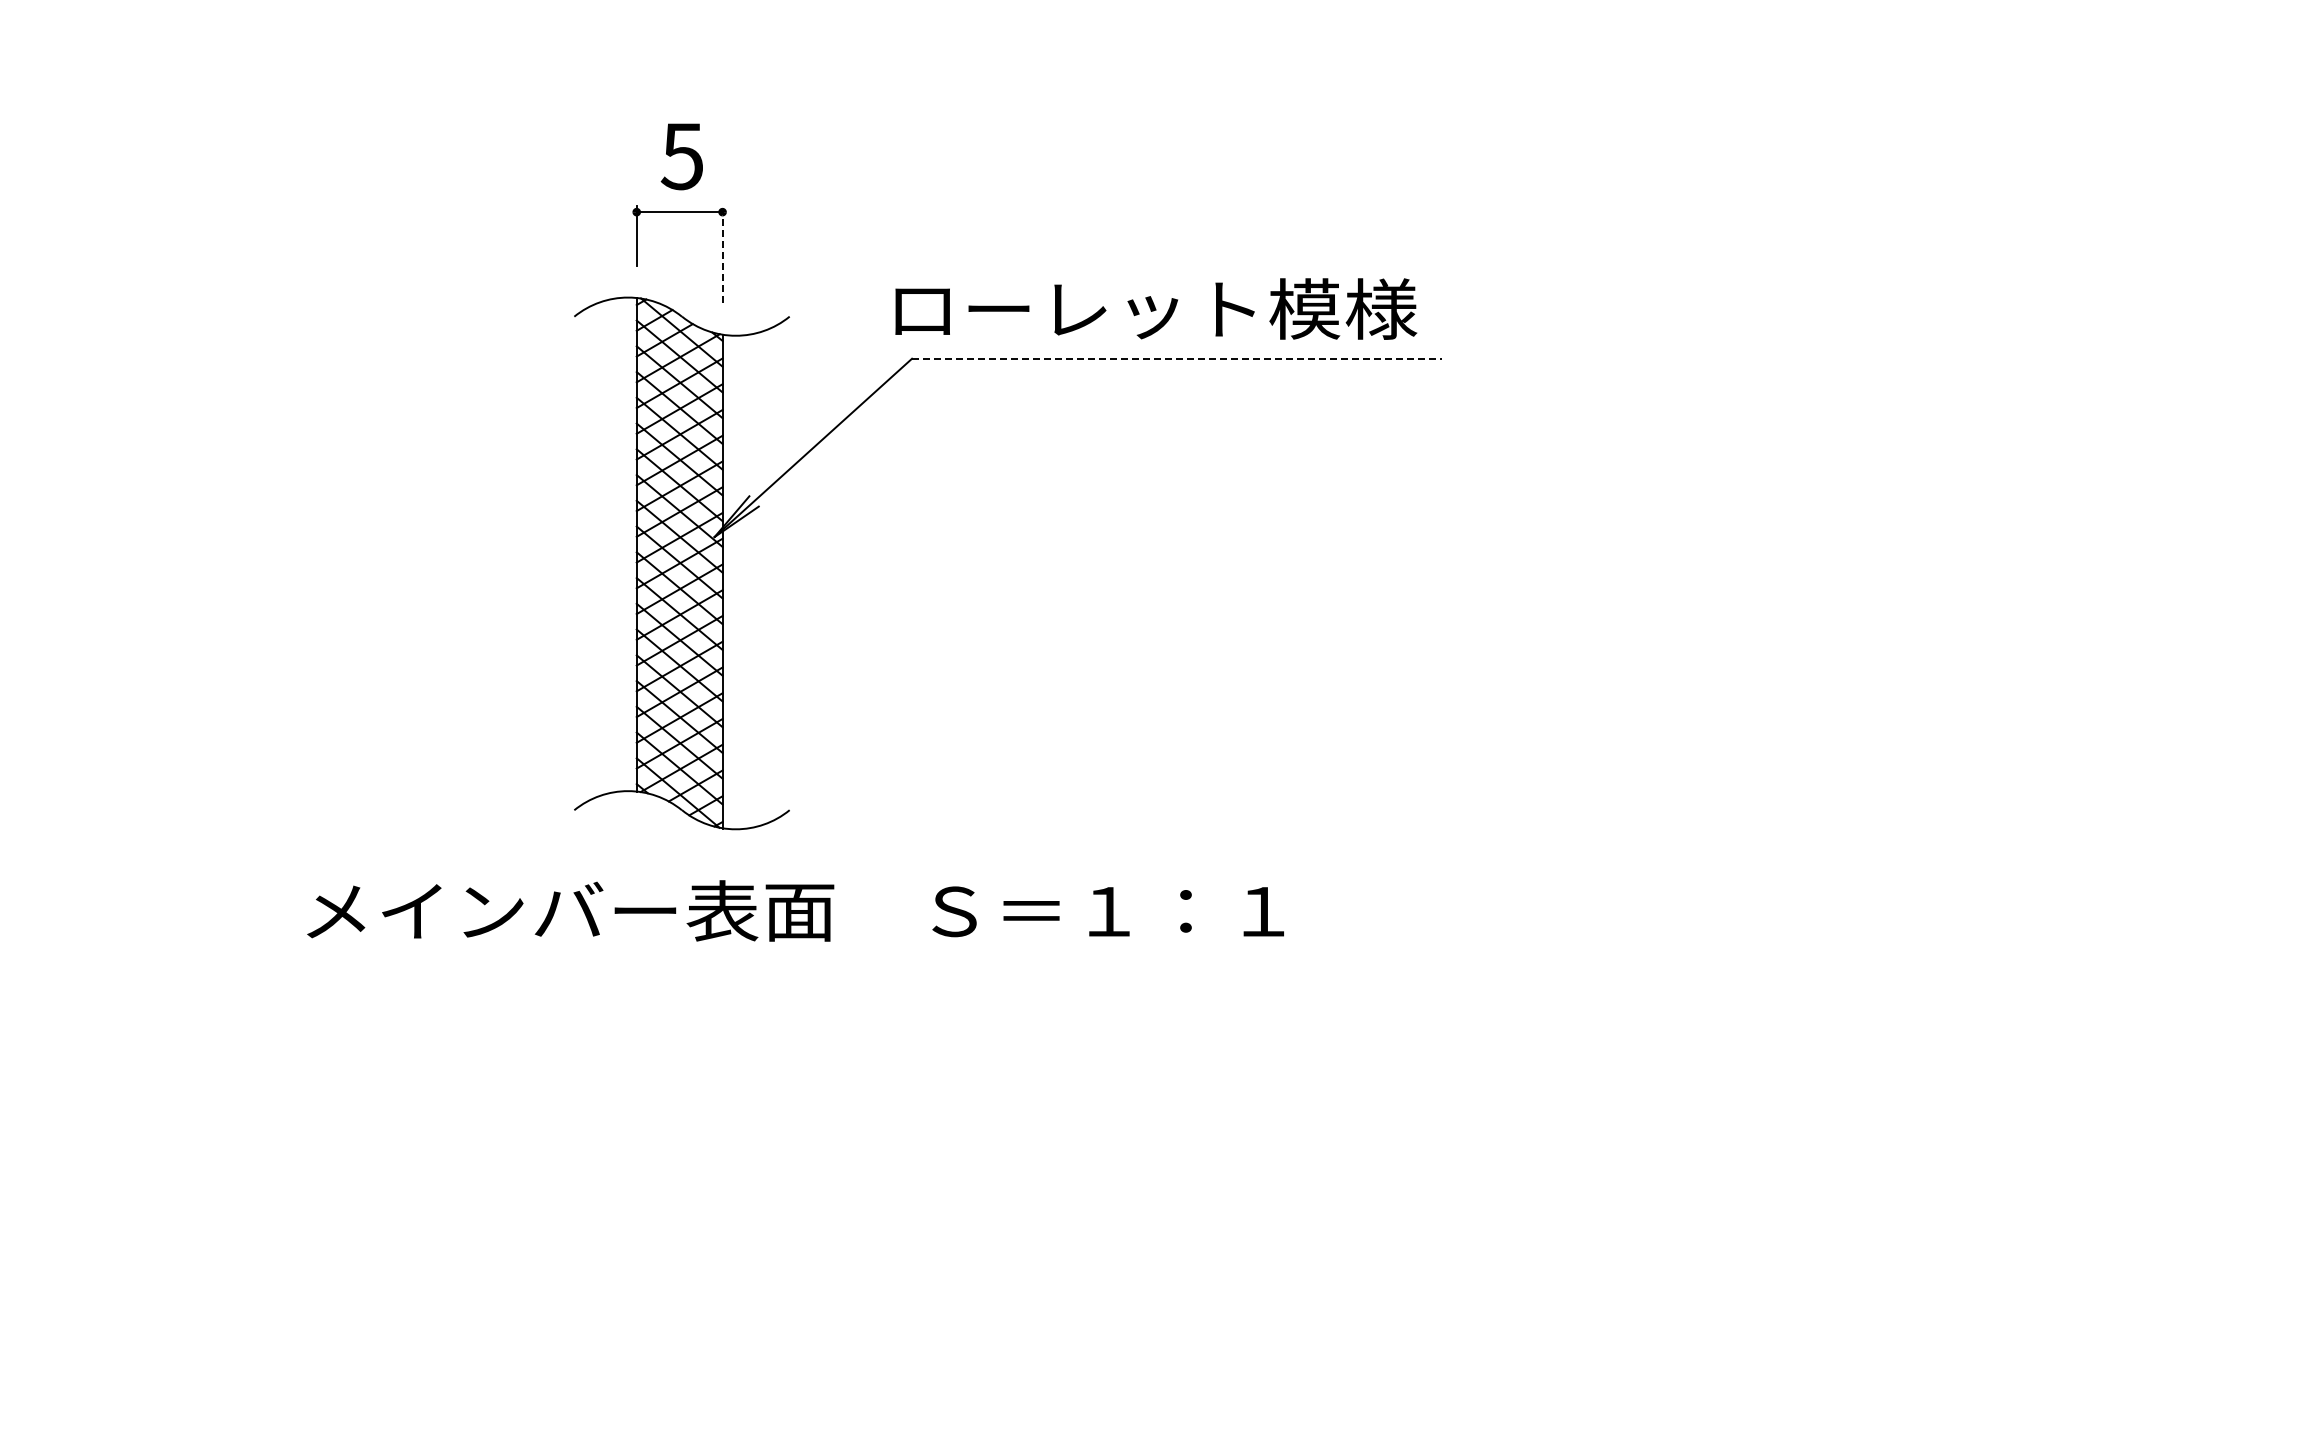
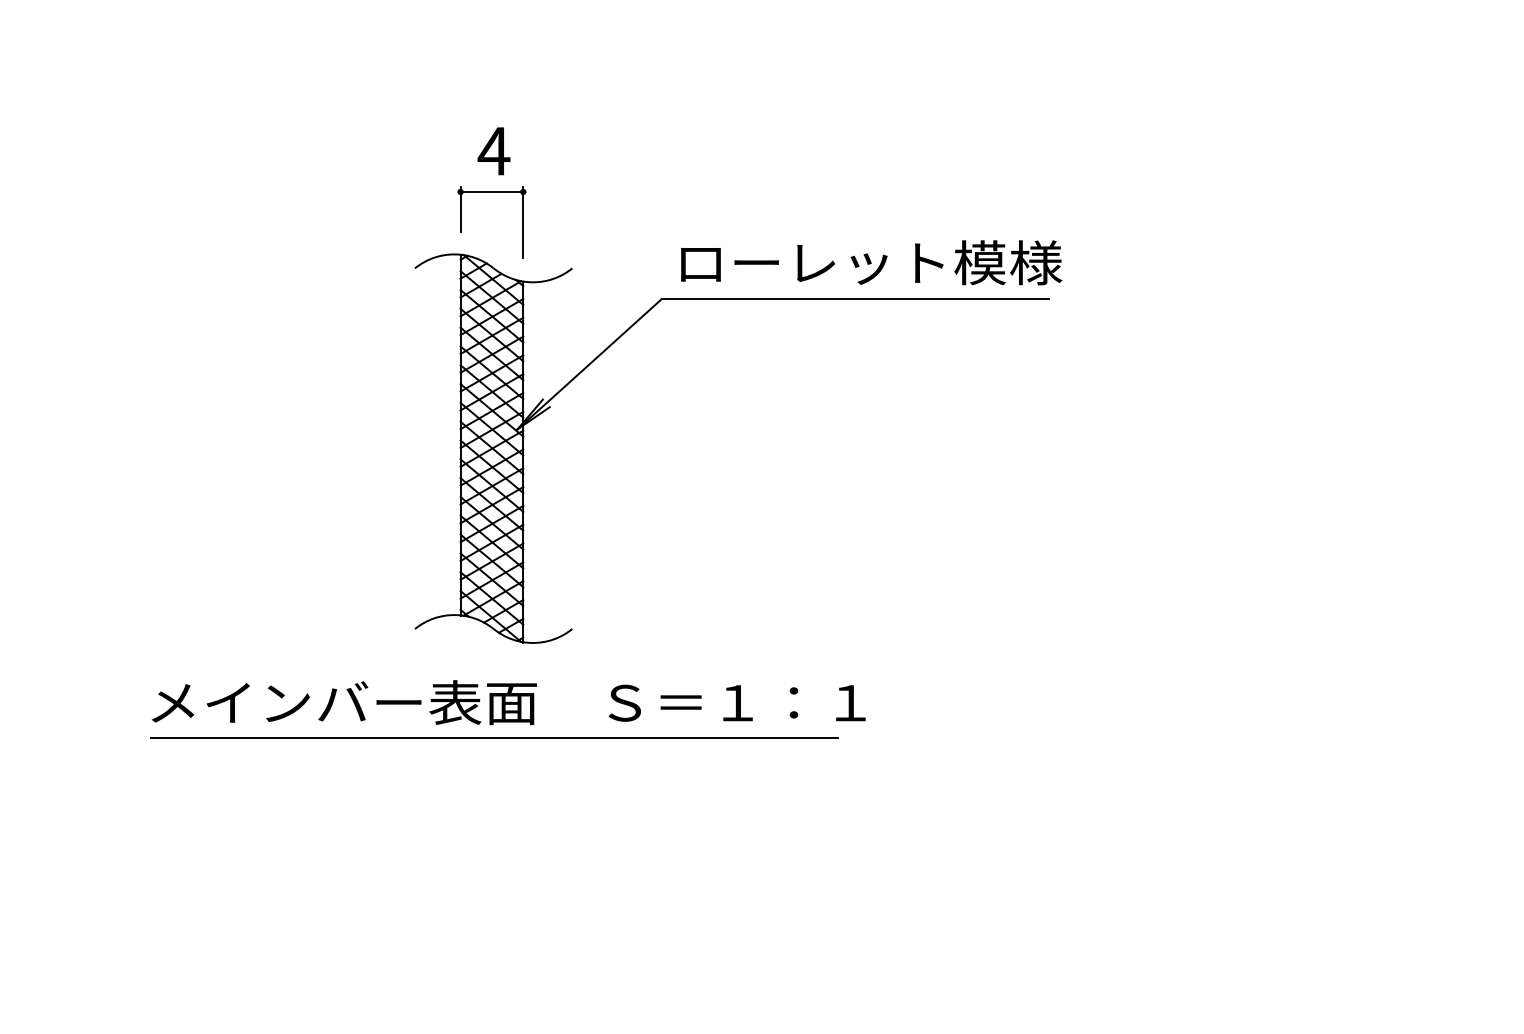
text: (682, 156) -> (494, 151), 5 -> 4
line: (722, 254) -> (523, 222), dashed -> solid
text: (1156, 308) -> (871, 262), moved
line: (1177, 358) -> (855, 298), dashed -> solid
text: (795, 910) -> (508, 702), moved
line: (682, 959) -> (494, 738), added

